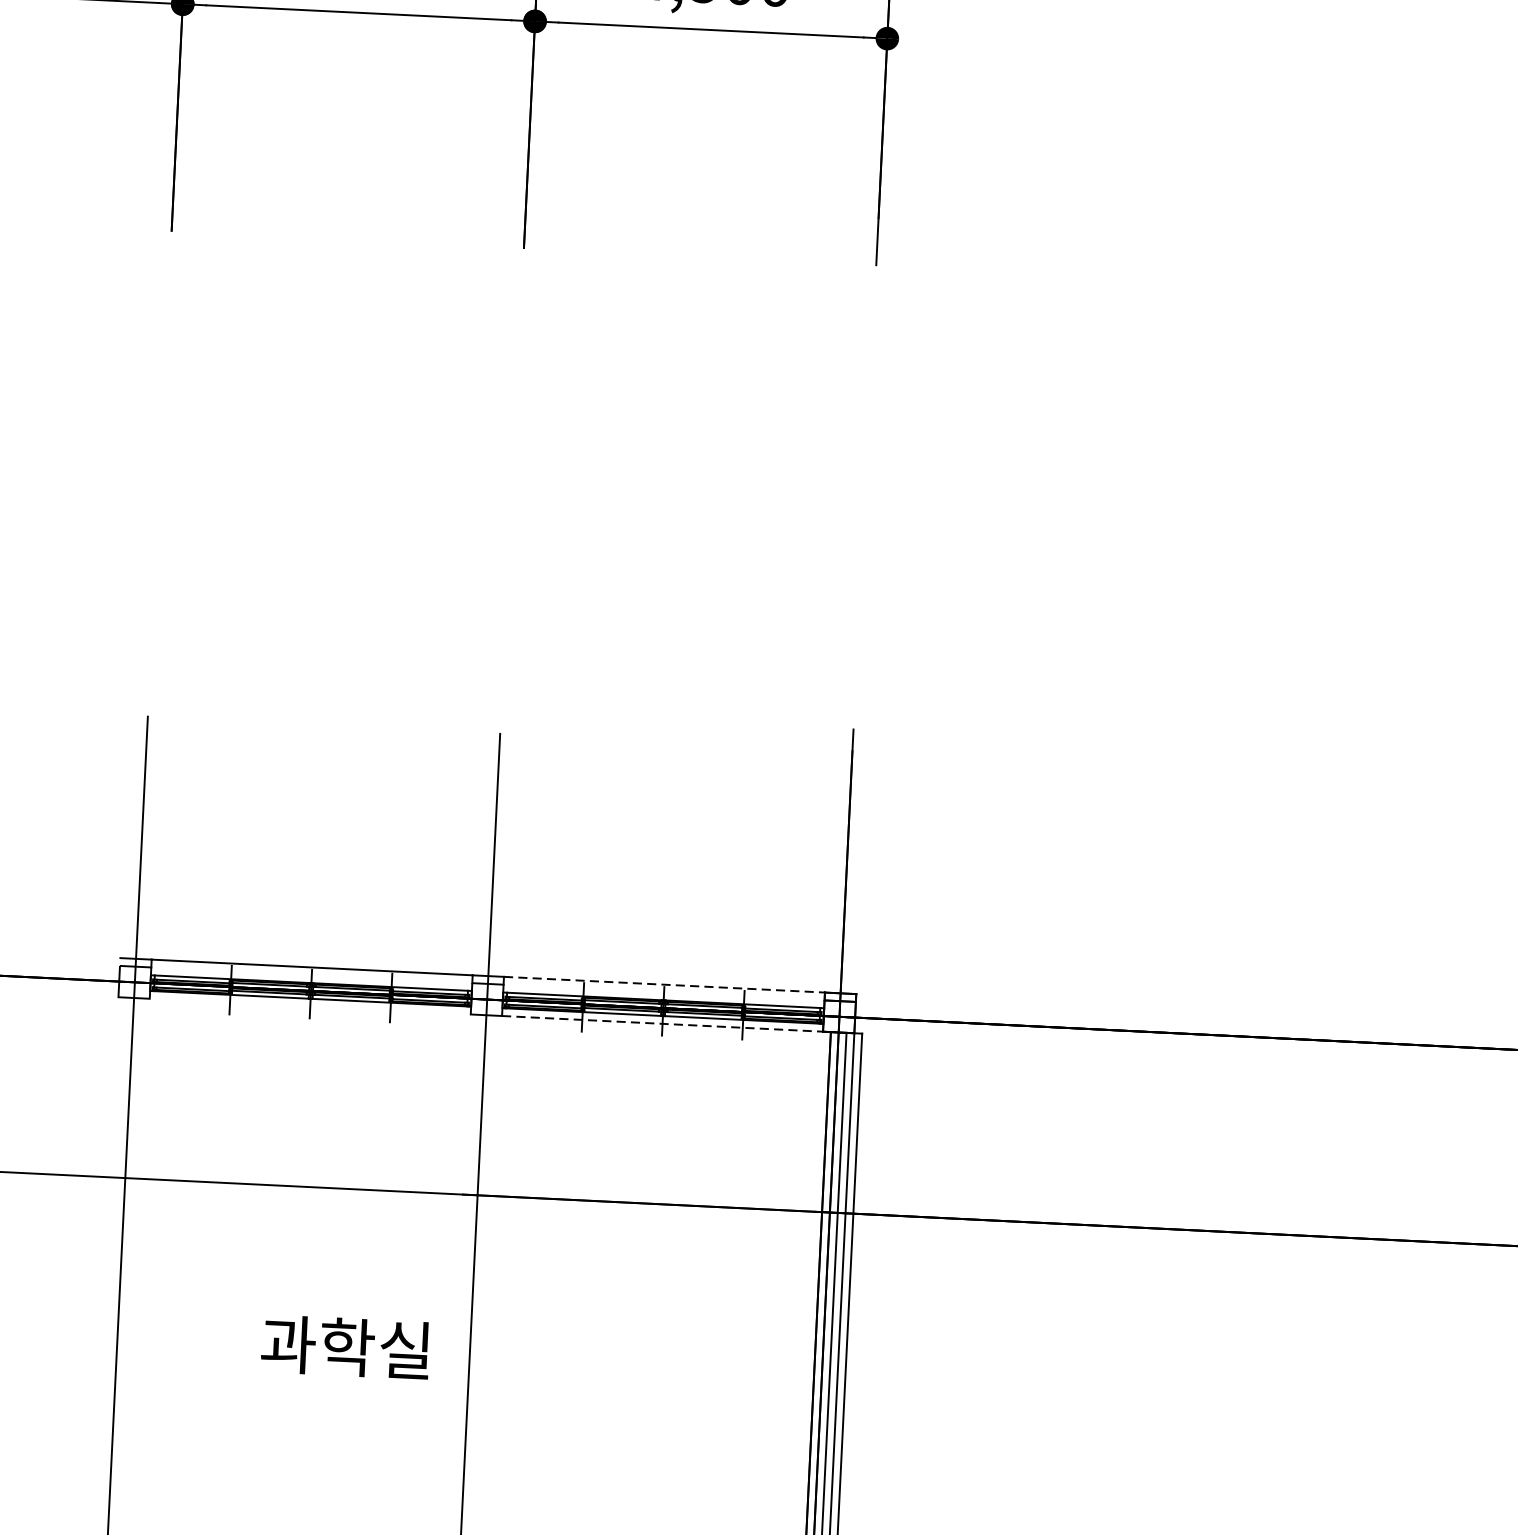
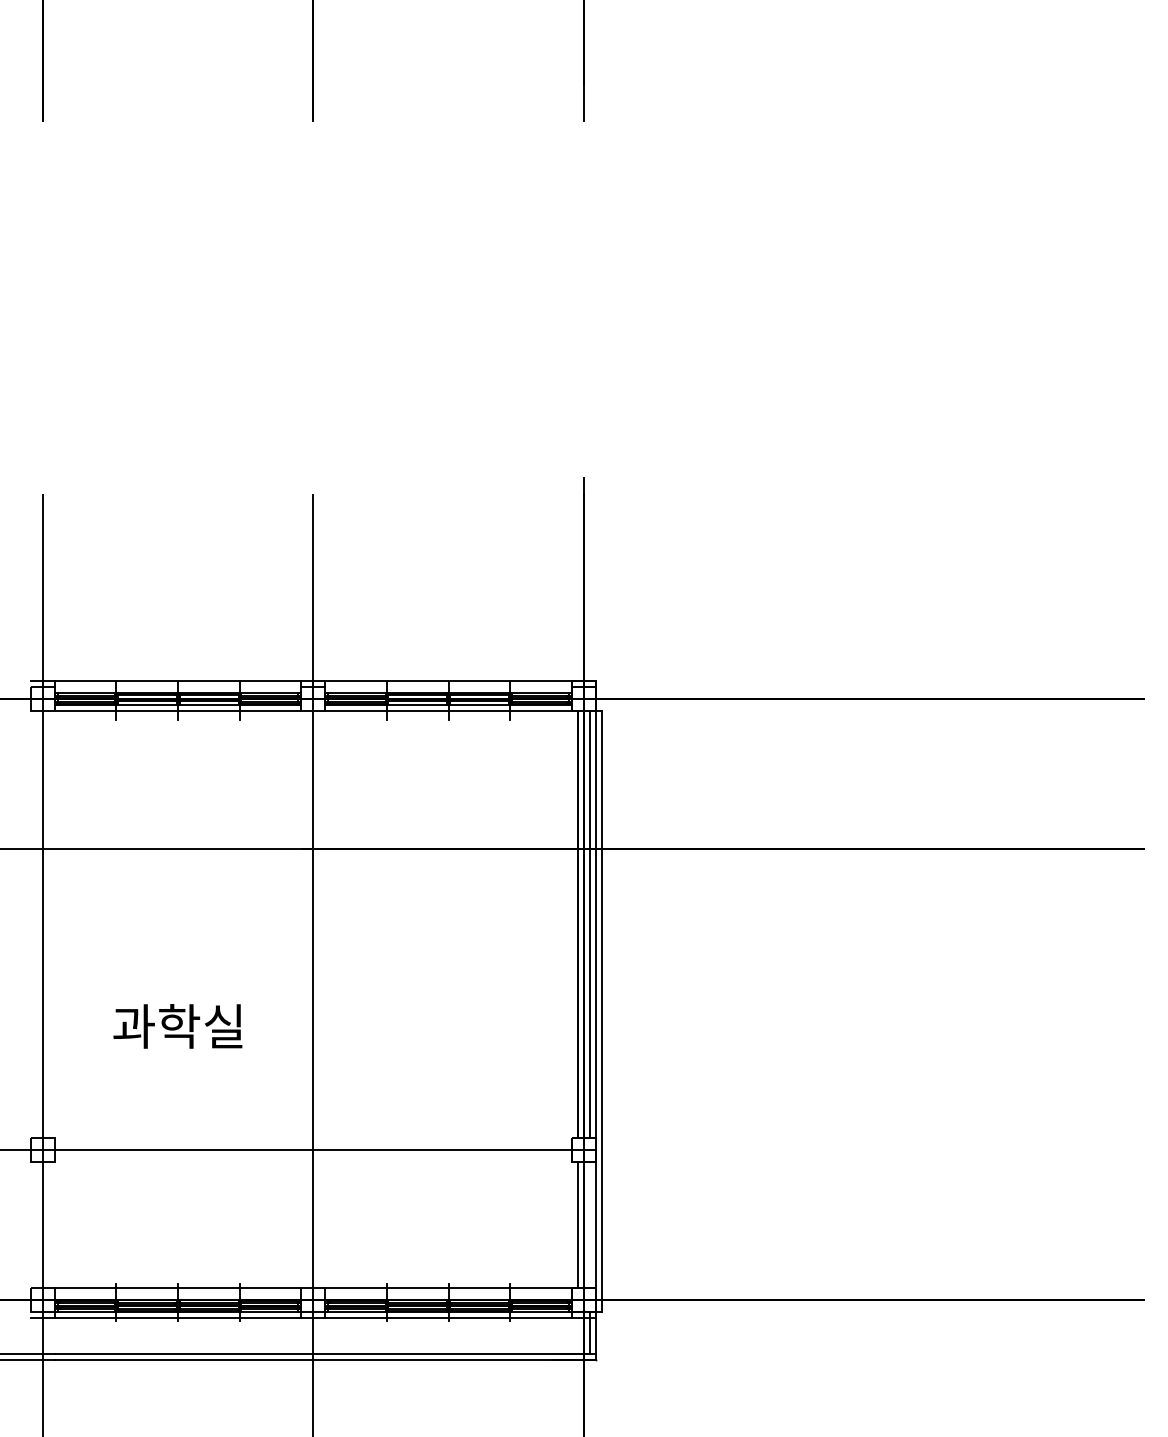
line: (665, 984) -> (449, 680), dashed -> solid
line: (309, 1006) -> (177, 710), added
line: (663, 1023) -> (449, 710), dashed -> solid
text: (345, 1347) -> (177, 1026), moved

